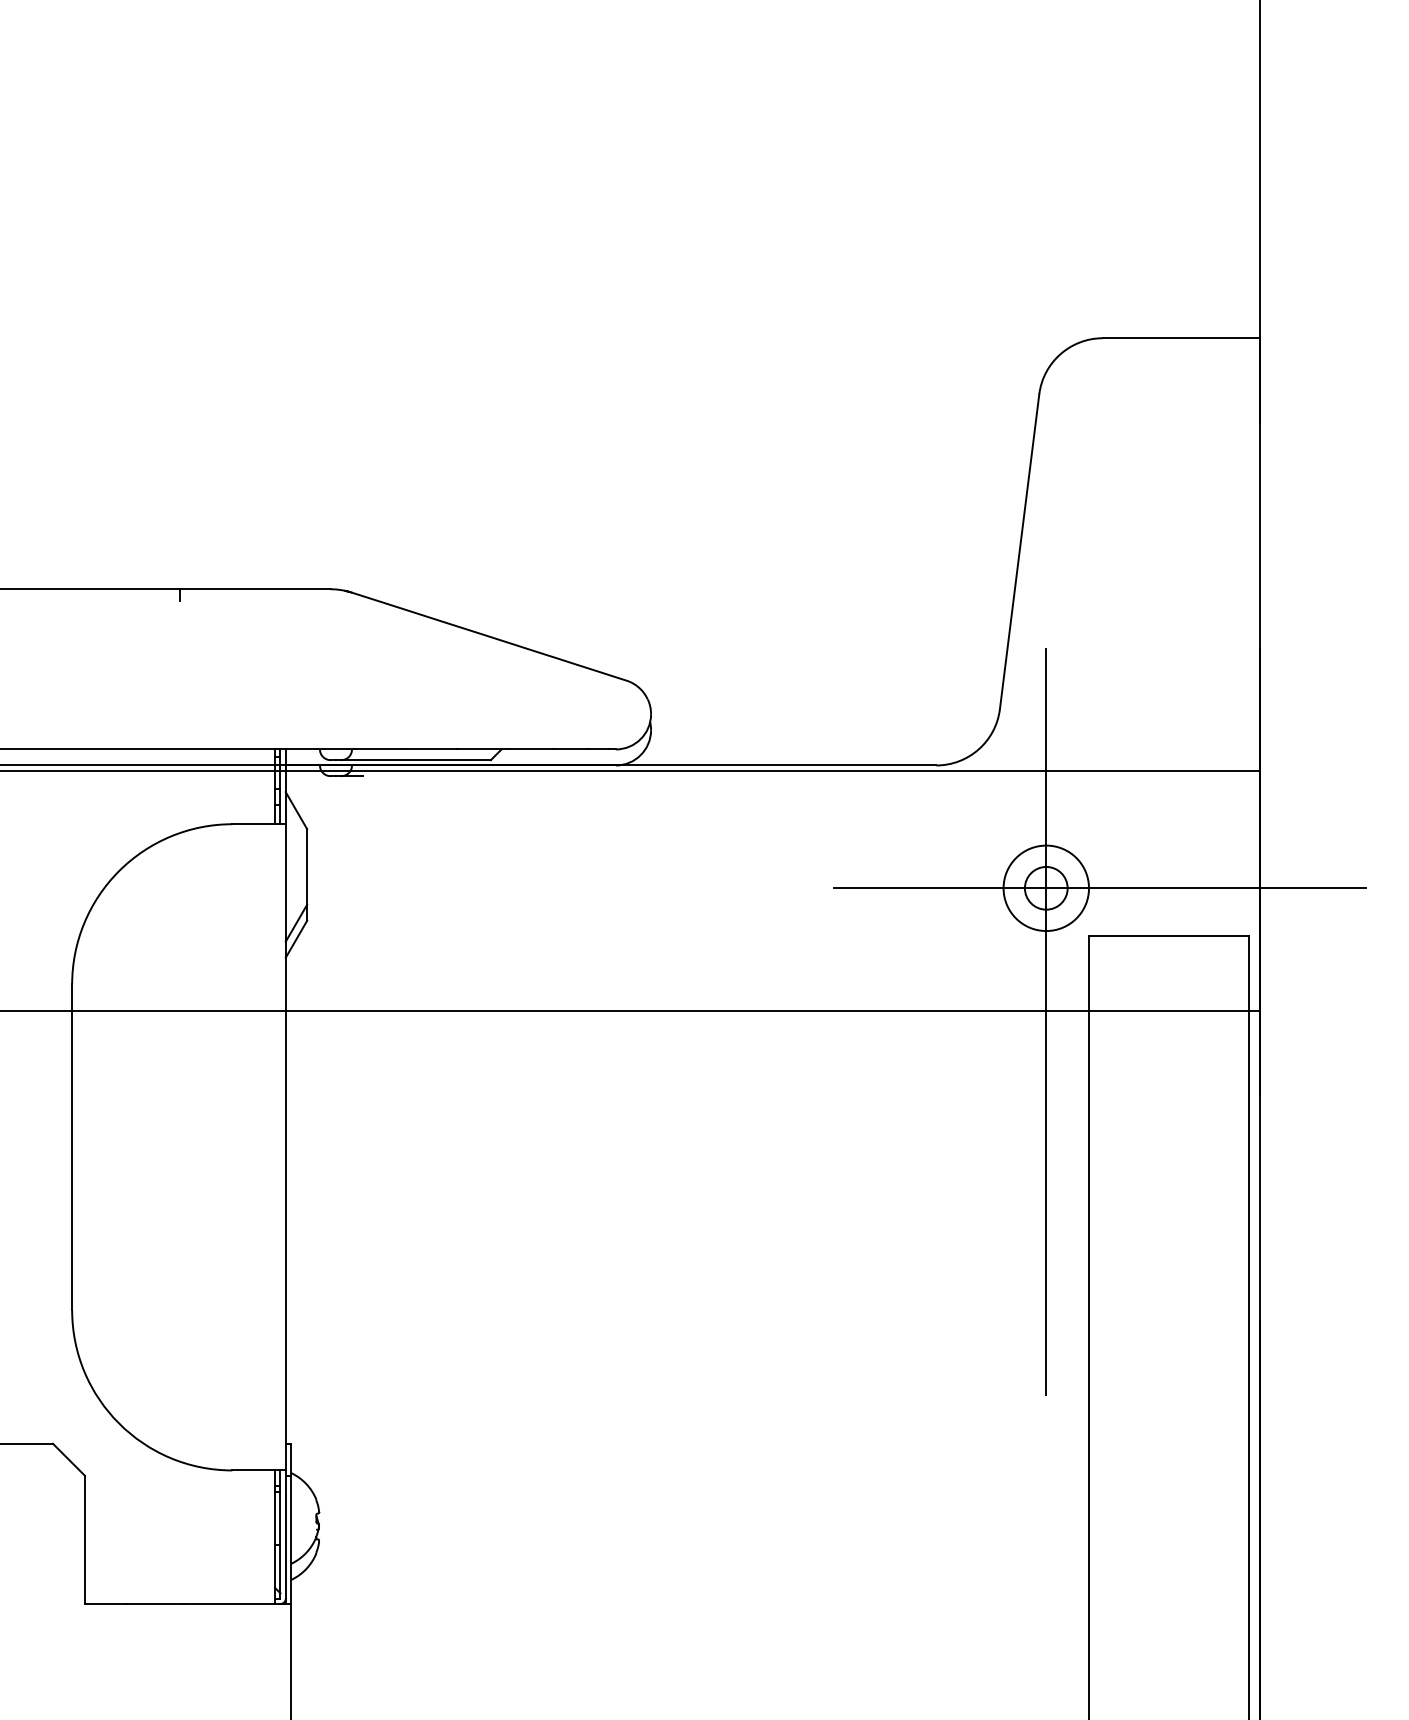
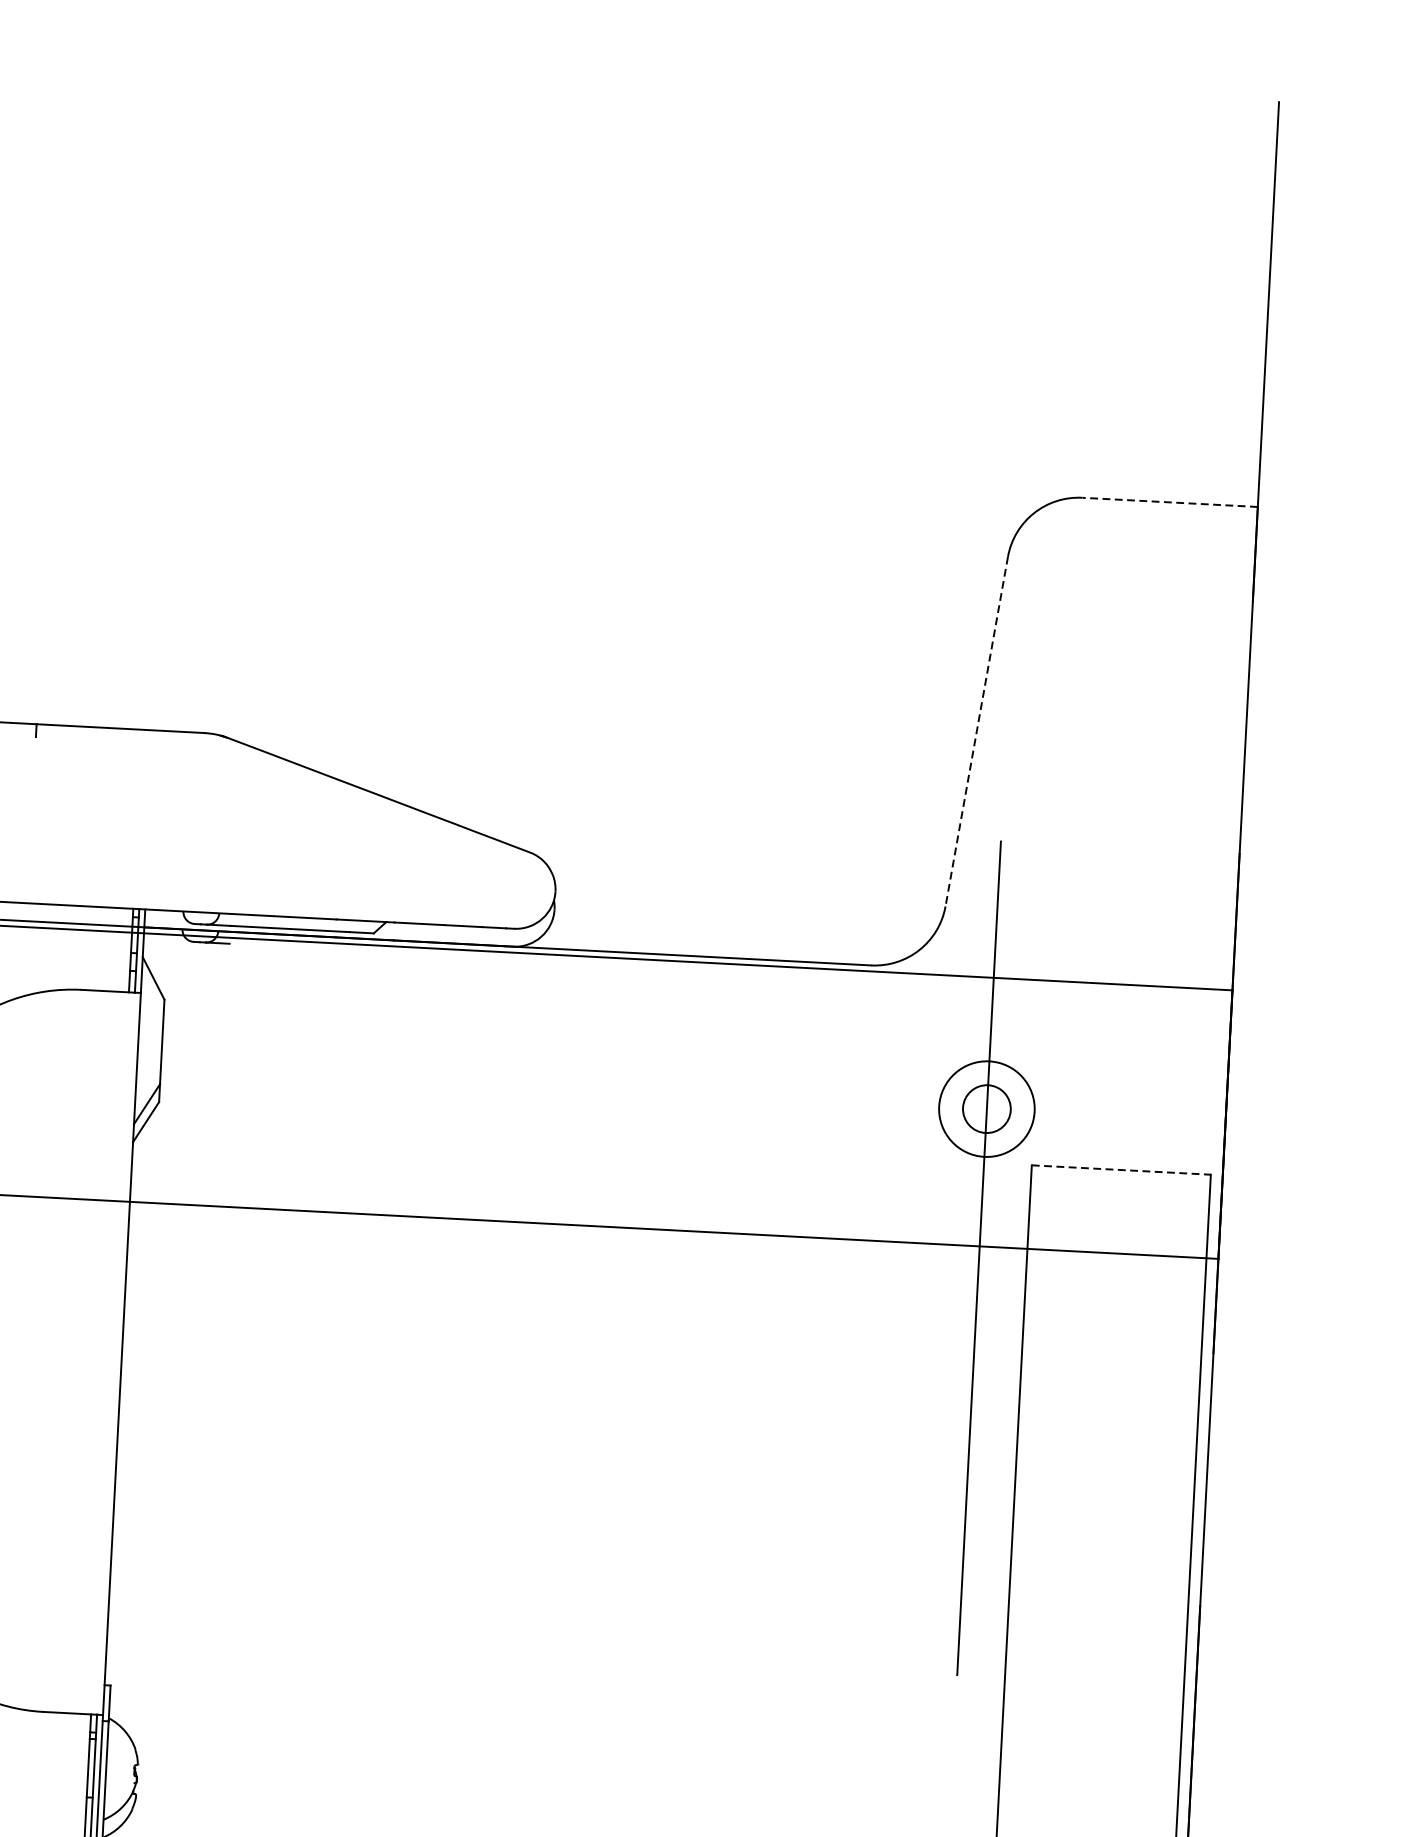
line: (1181, 338) -> (1170, 502), solid -> dashed
line: (1019, 551) -> (976, 731), solid -> dashed
line: (1099, 888) -> (1046, 1112), removed
line: (1169, 936) -> (1121, 1170), solid -> dashed

